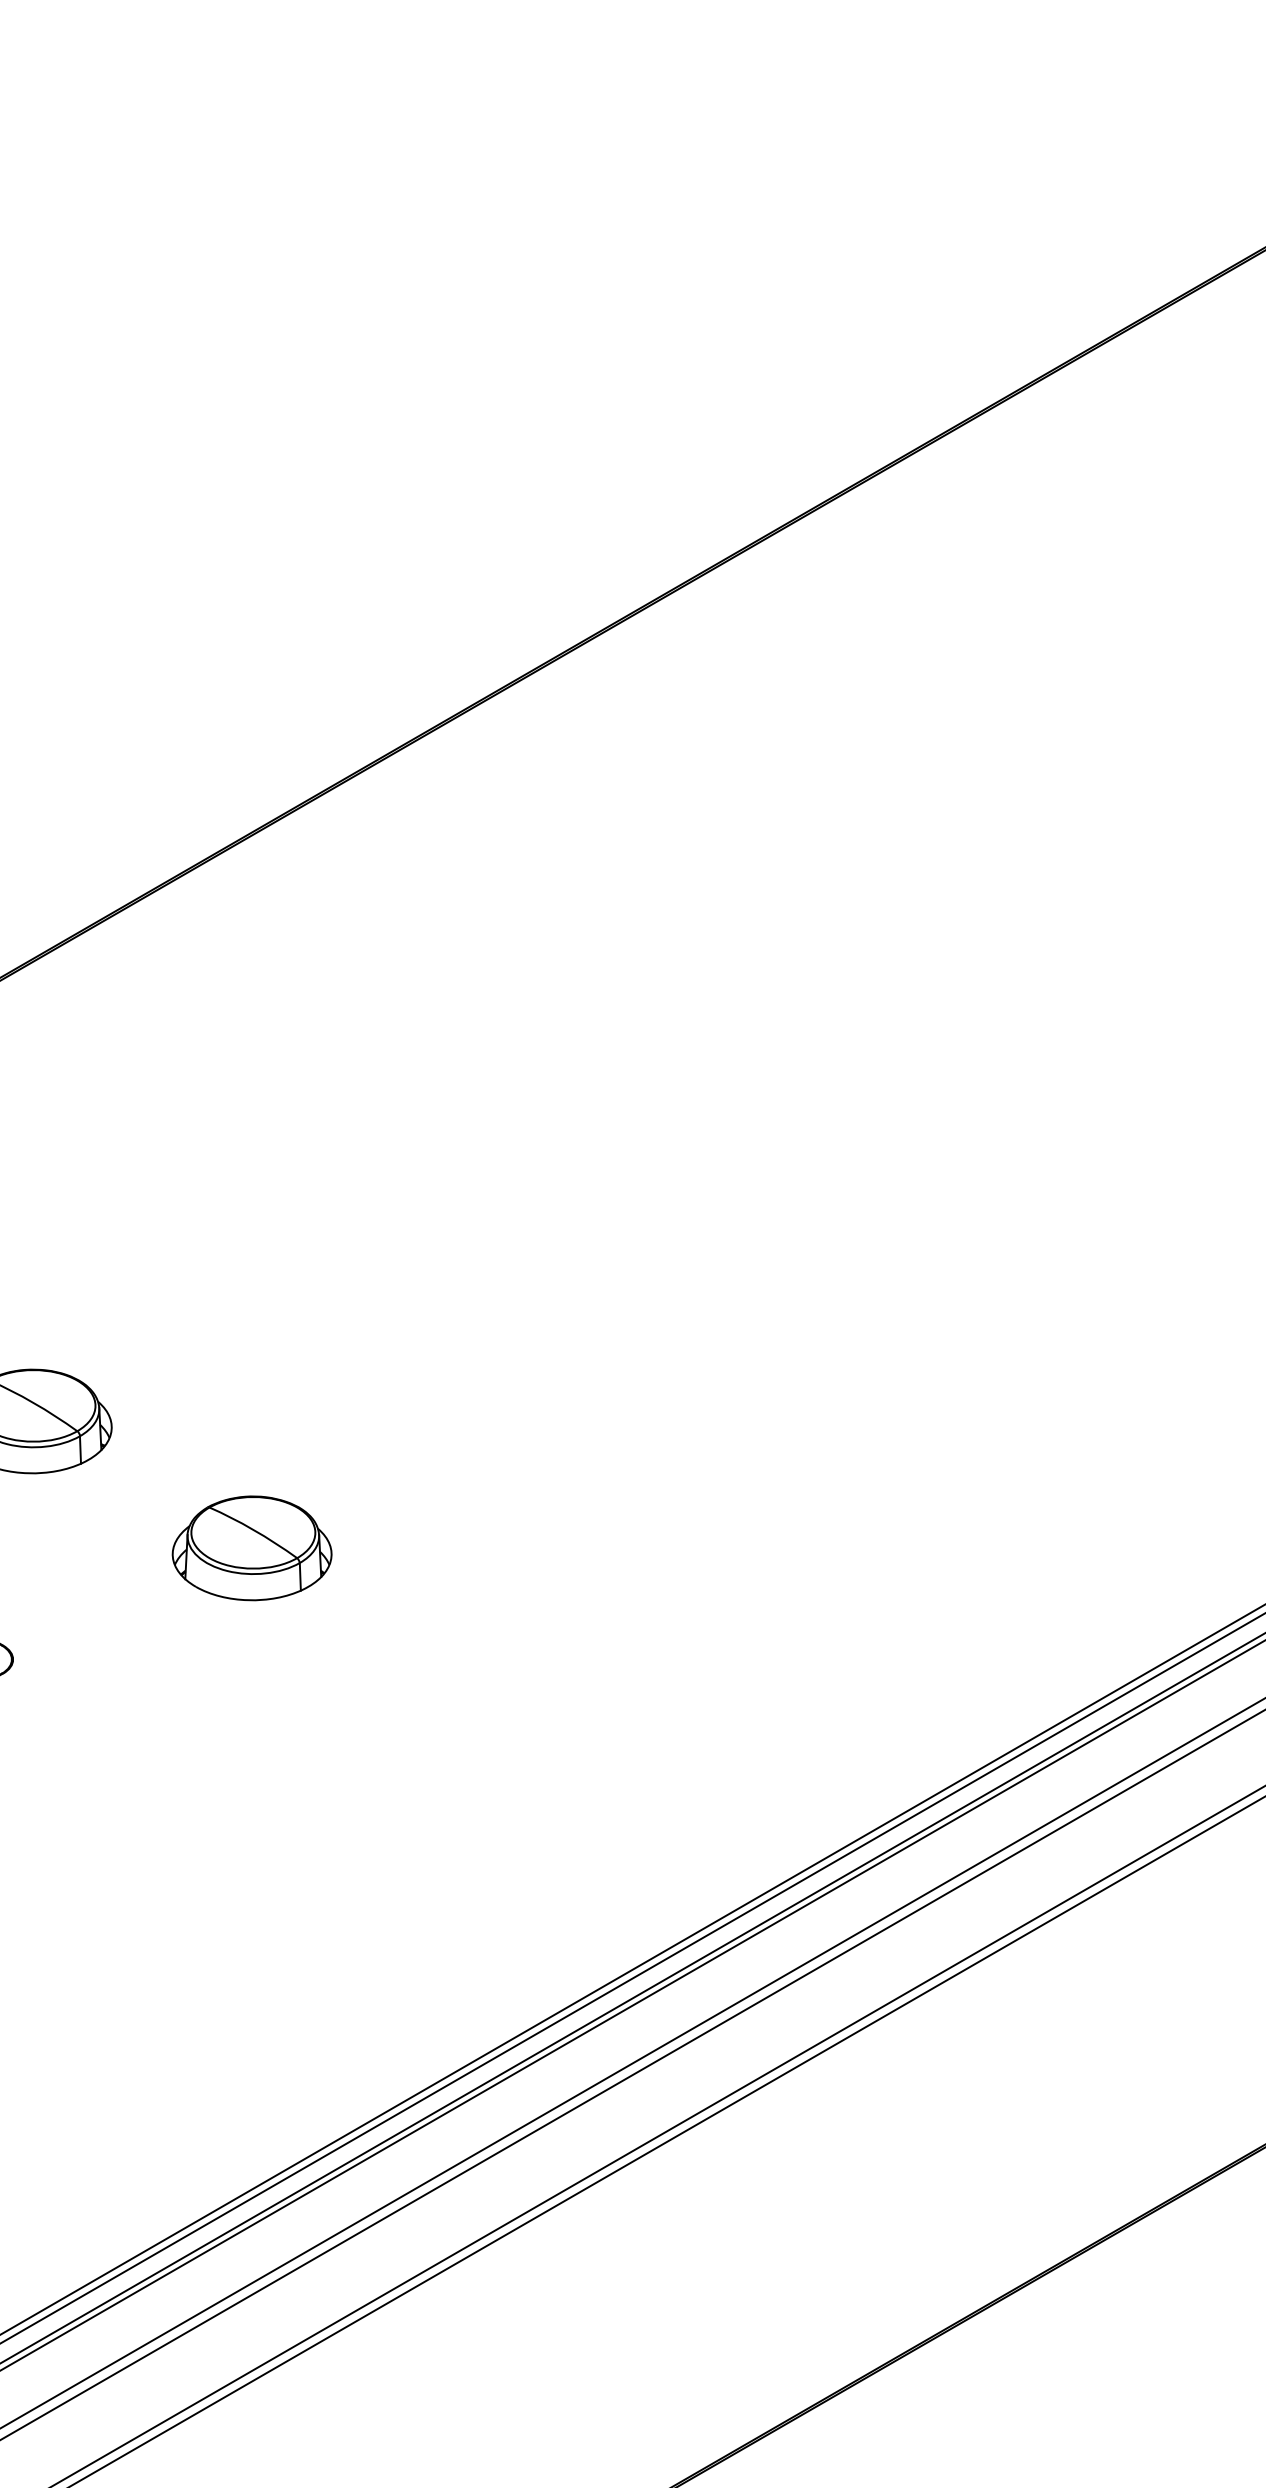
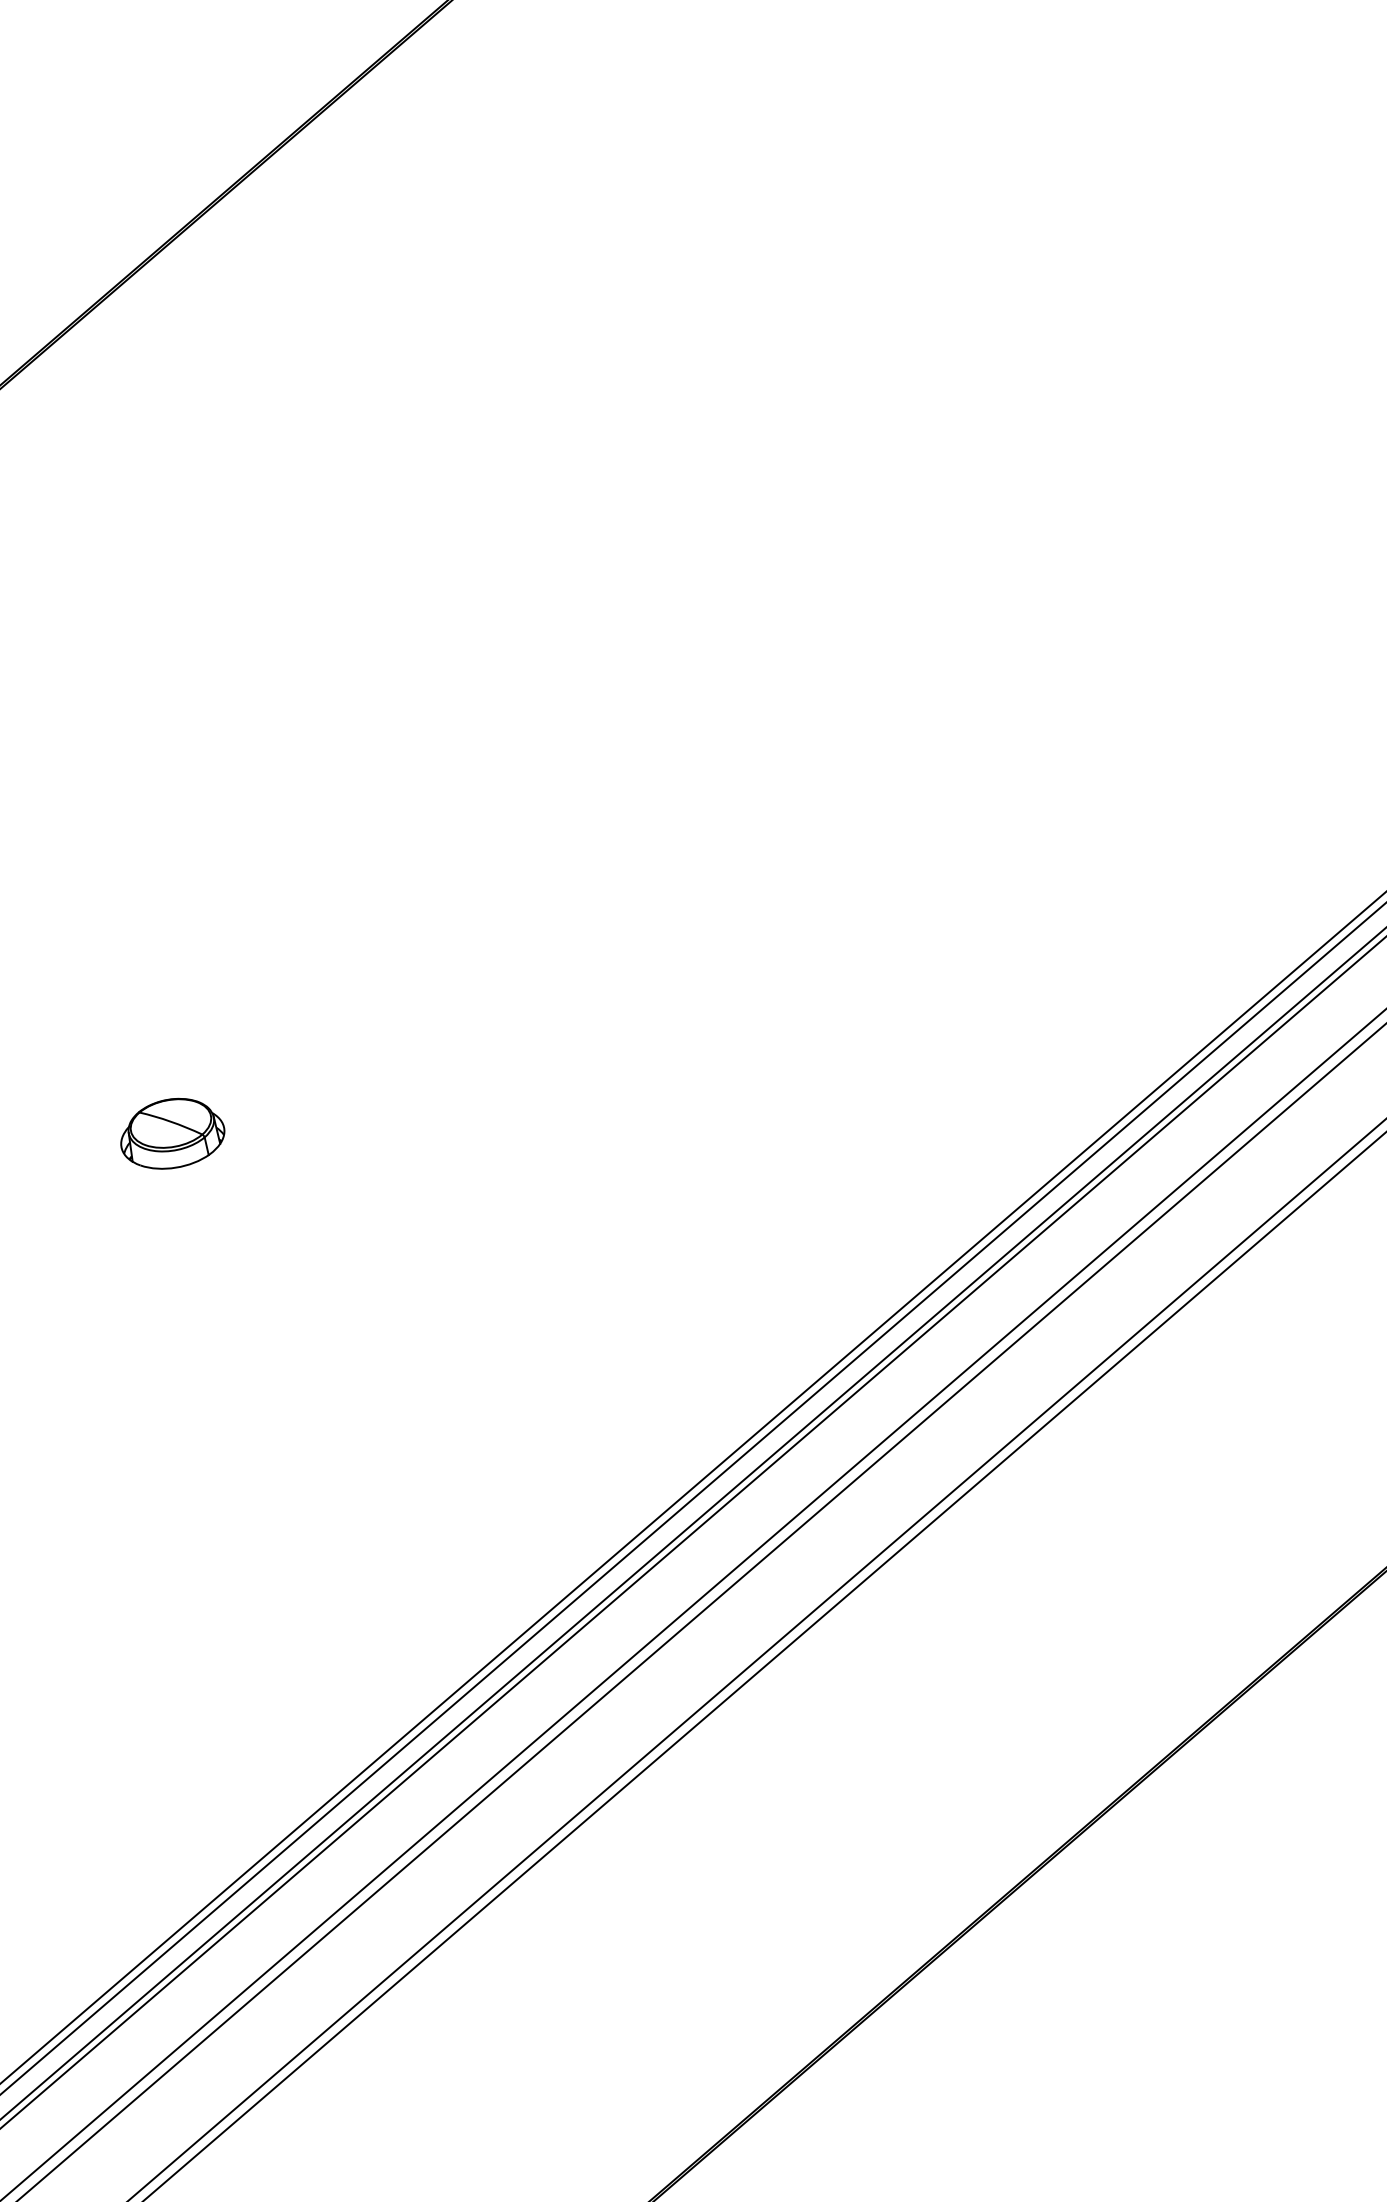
part: (251, 1548) -> (171, 1133), size x0.6

